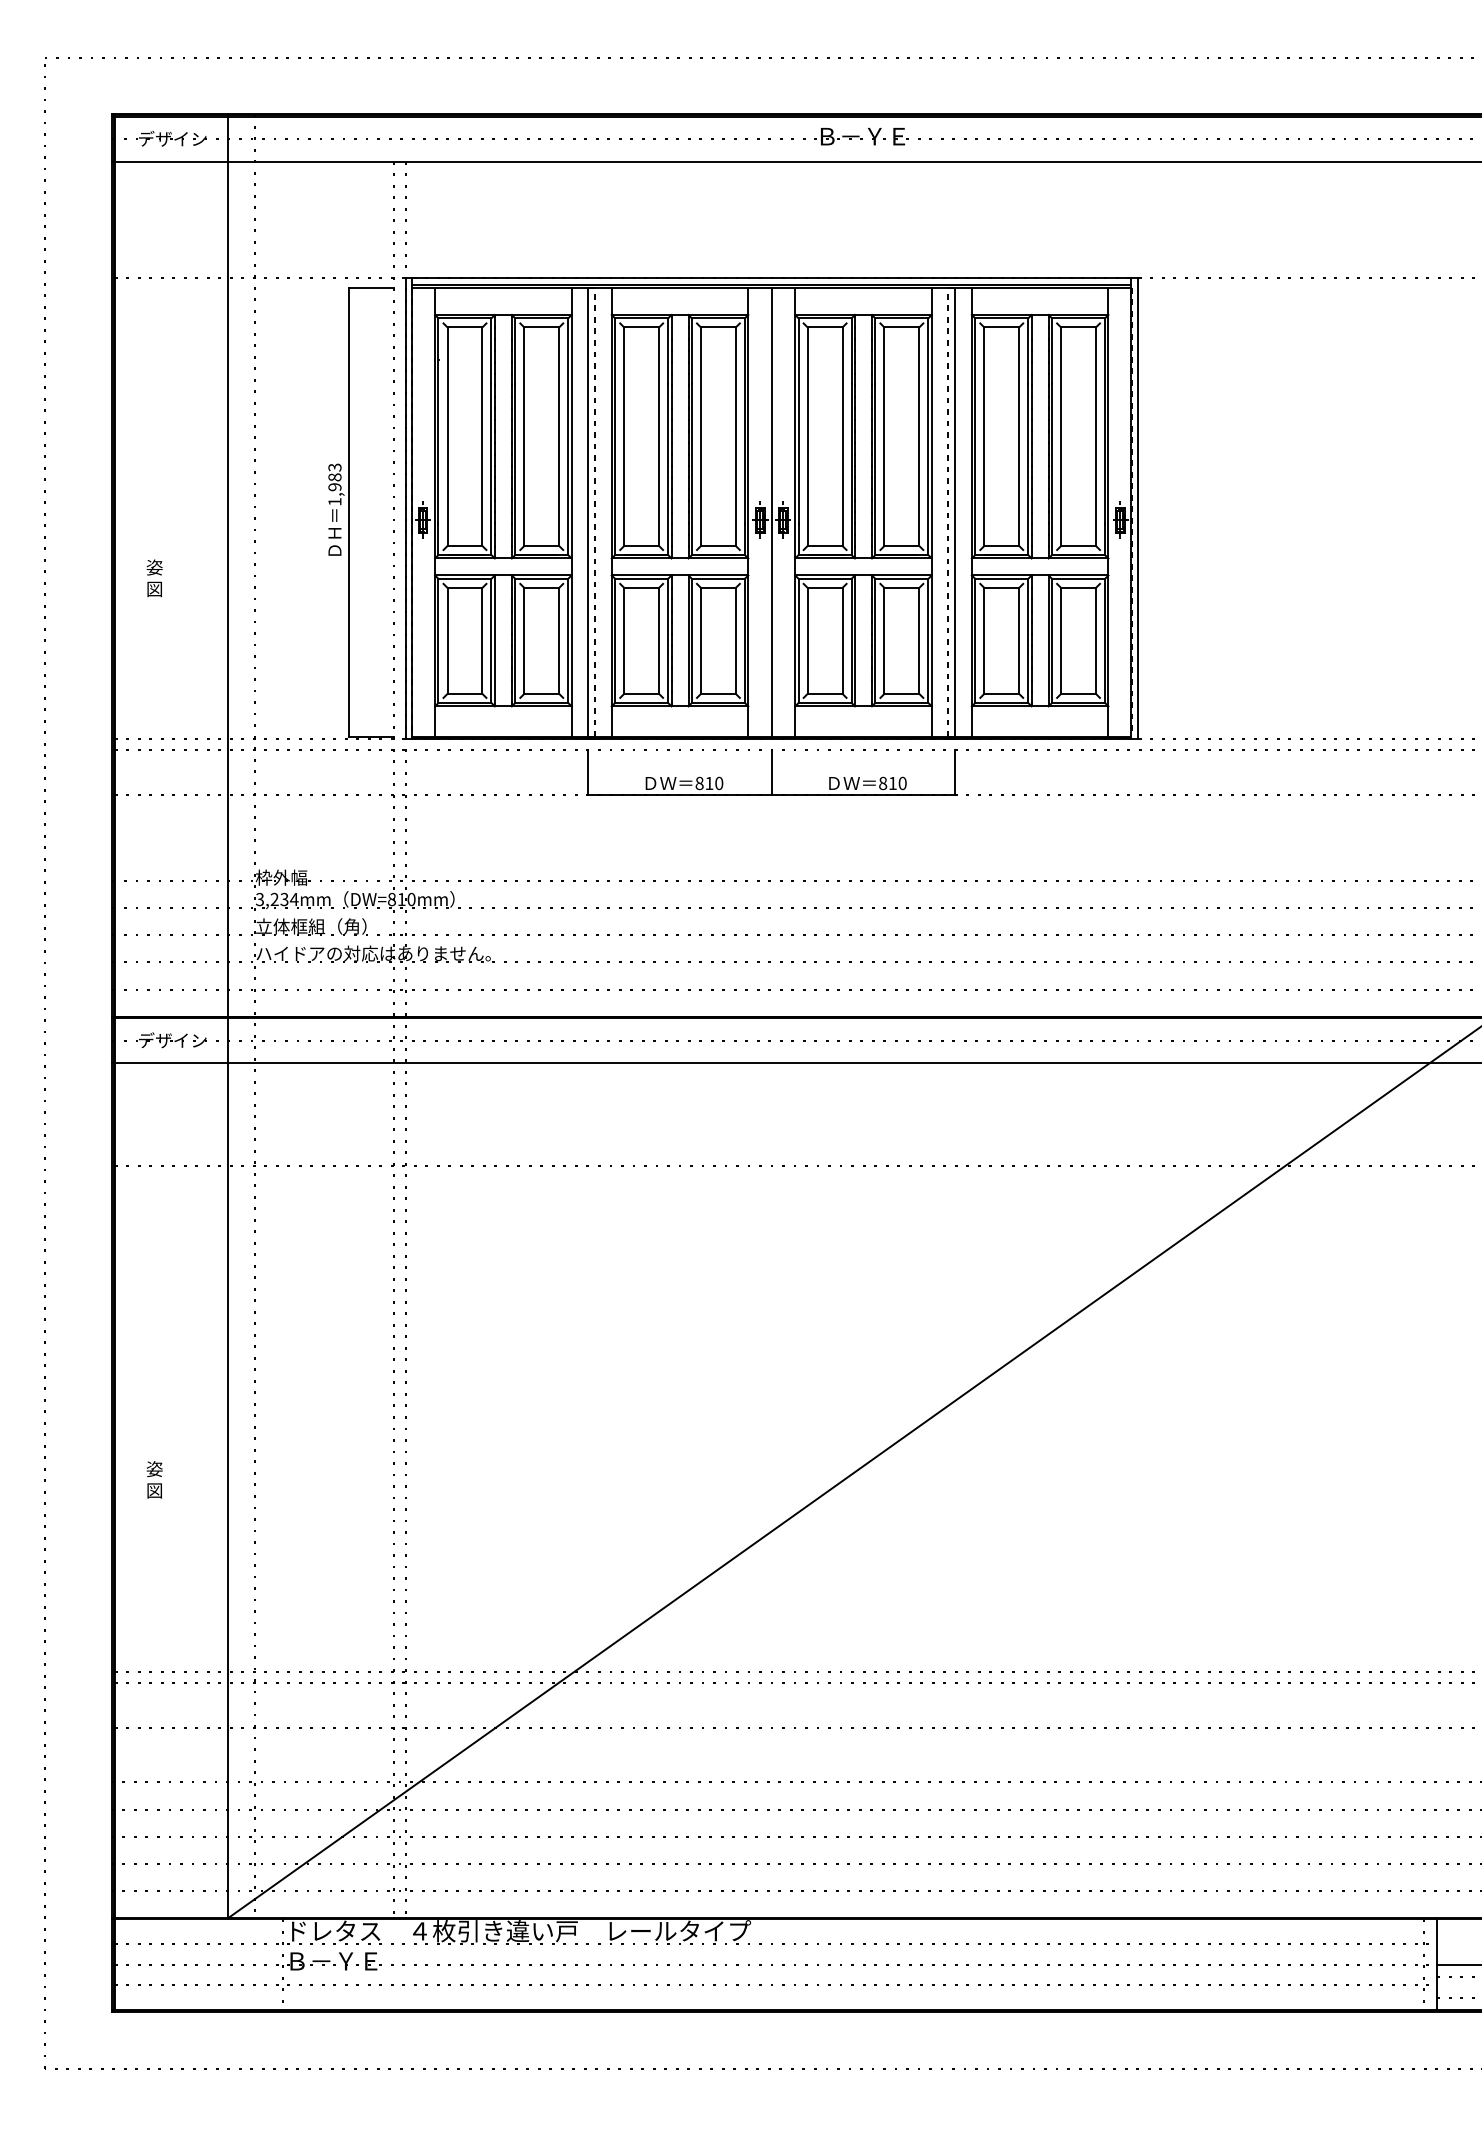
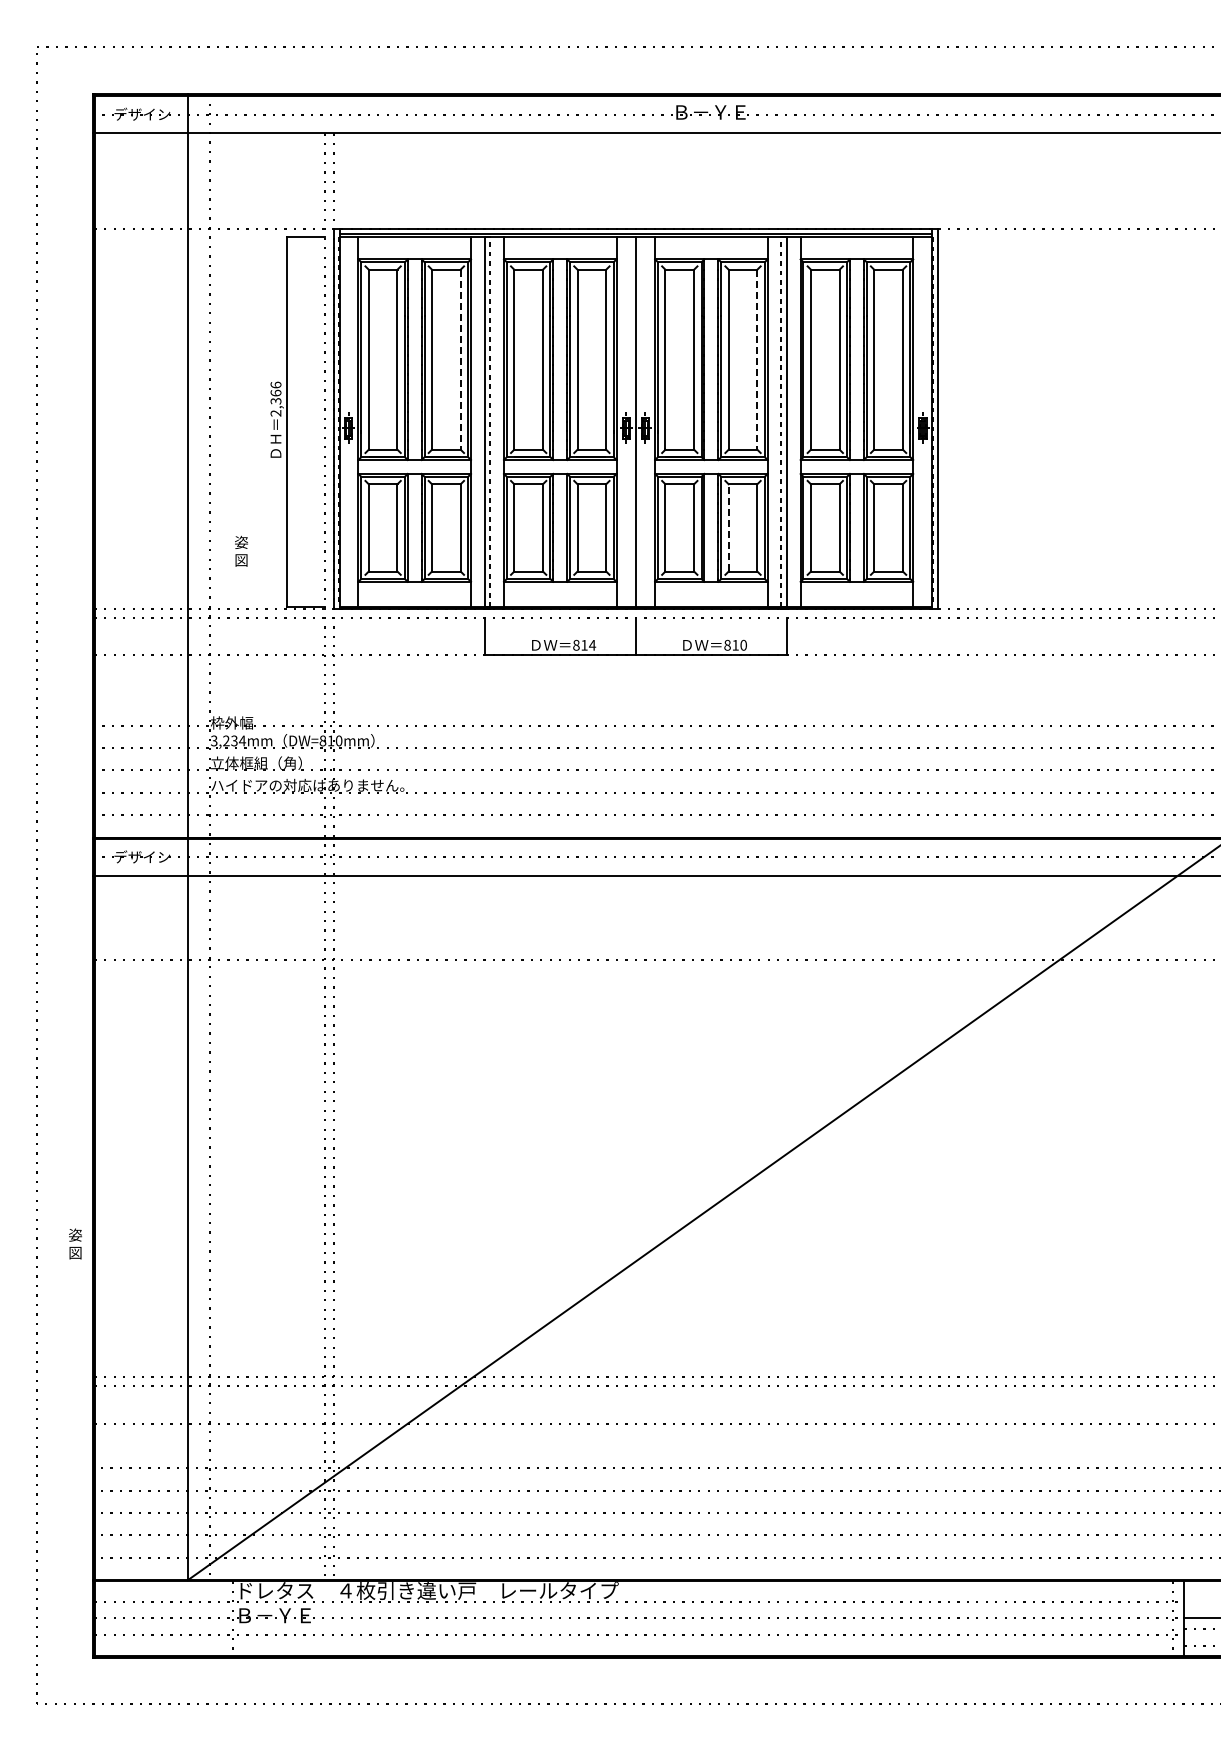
line: (558, 437) -> (460, 360), solid -> dashed
line: (919, 437) -> (757, 360), solid -> dashed
text: (334, 483) -> (275, 398), 1,983 -> 2,366
text: (154, 577) -> (241, 550), moved
line: (884, 640) -> (728, 527), solid -> dashed
text: (719, 782) -> (592, 644), 810 -> 814
text: (154, 1479) -> (75, 1243), moved

